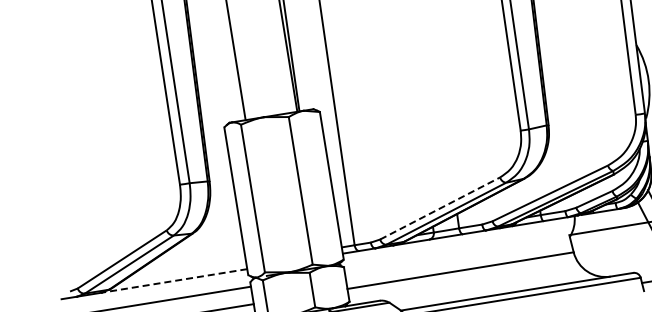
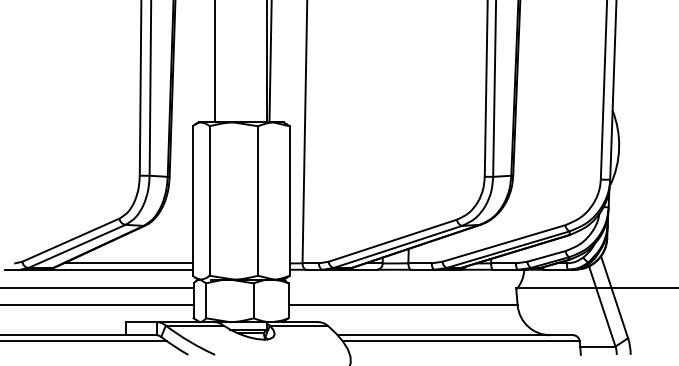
line: (439, 208) -> (392, 240), dashed -> solid
line: (182, 273) -> (128, 263), added
line: (174, 280) -> (119, 269), dashed -> solid

